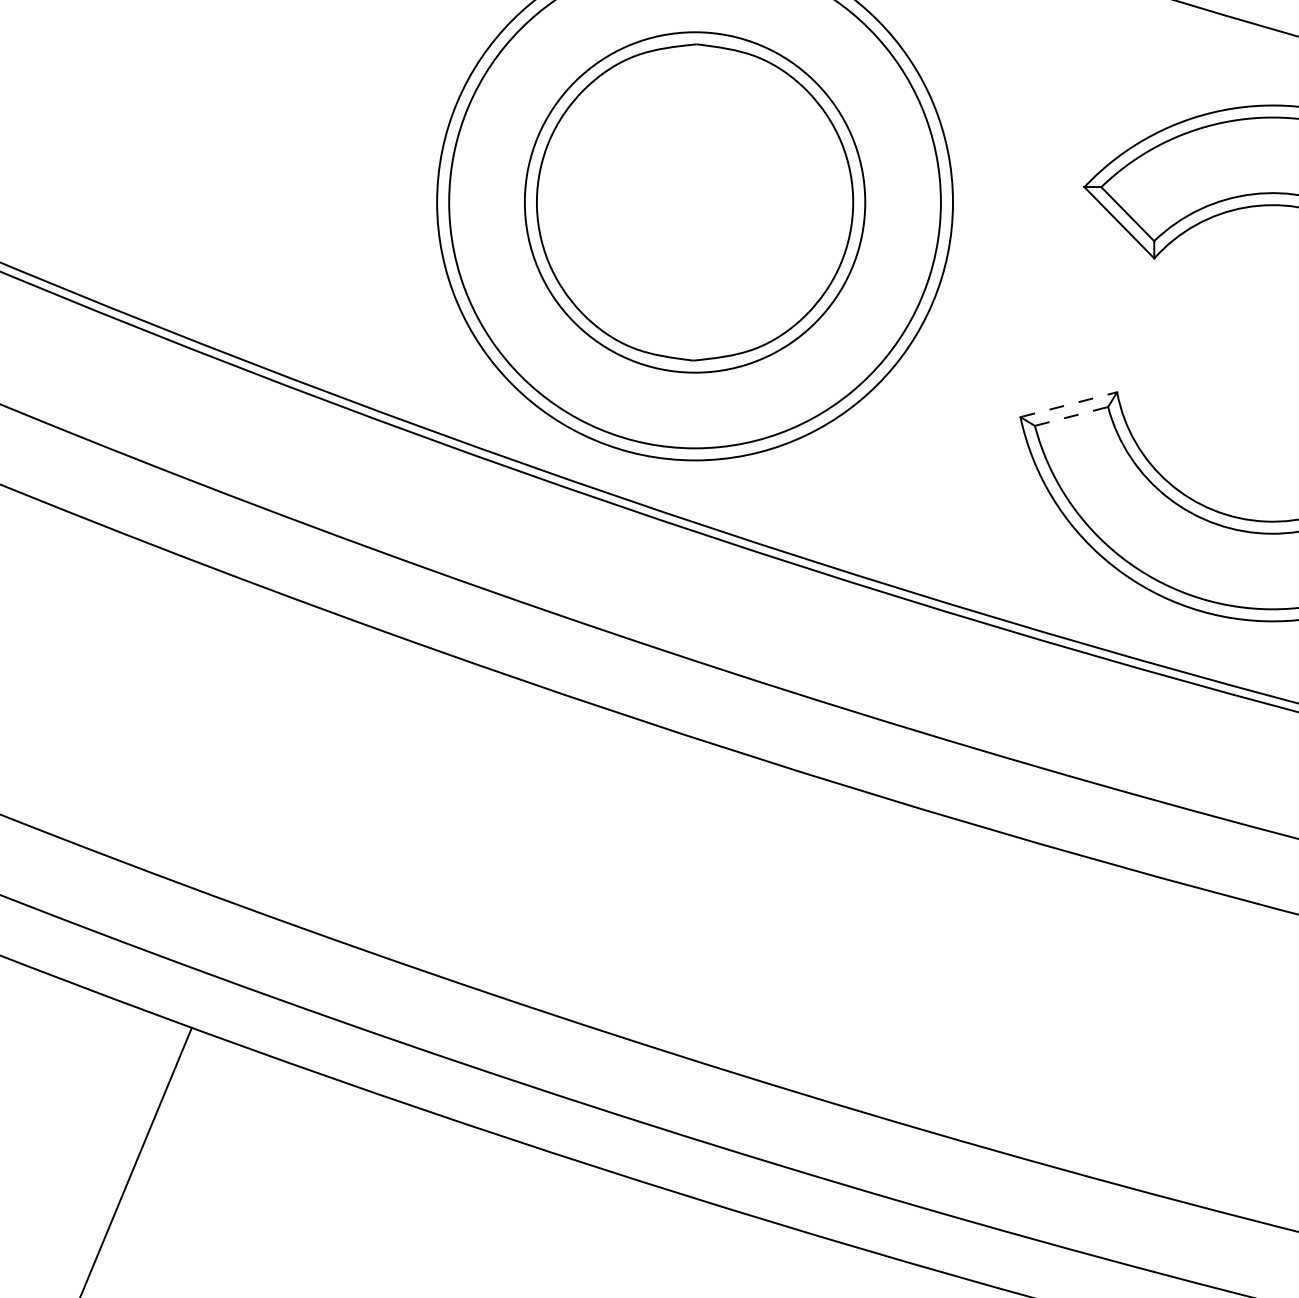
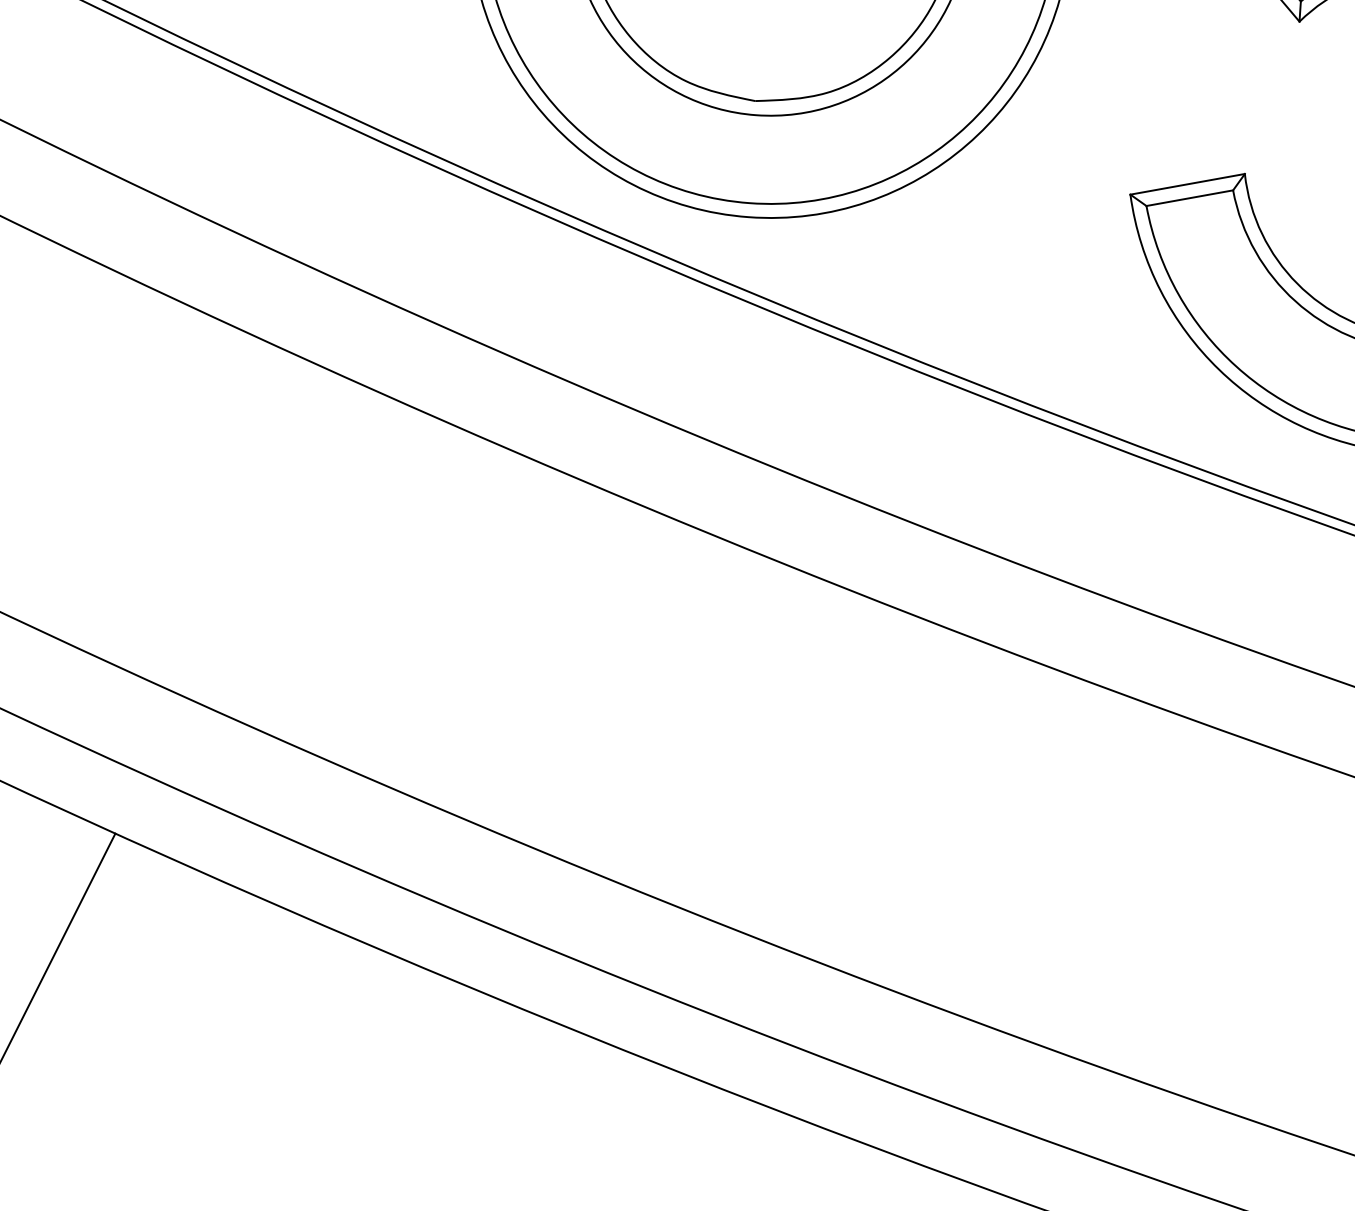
line: (1068, 404) -> (1187, 184), dashed -> solid
line: (1071, 416) -> (1189, 198), dashed -> solid

